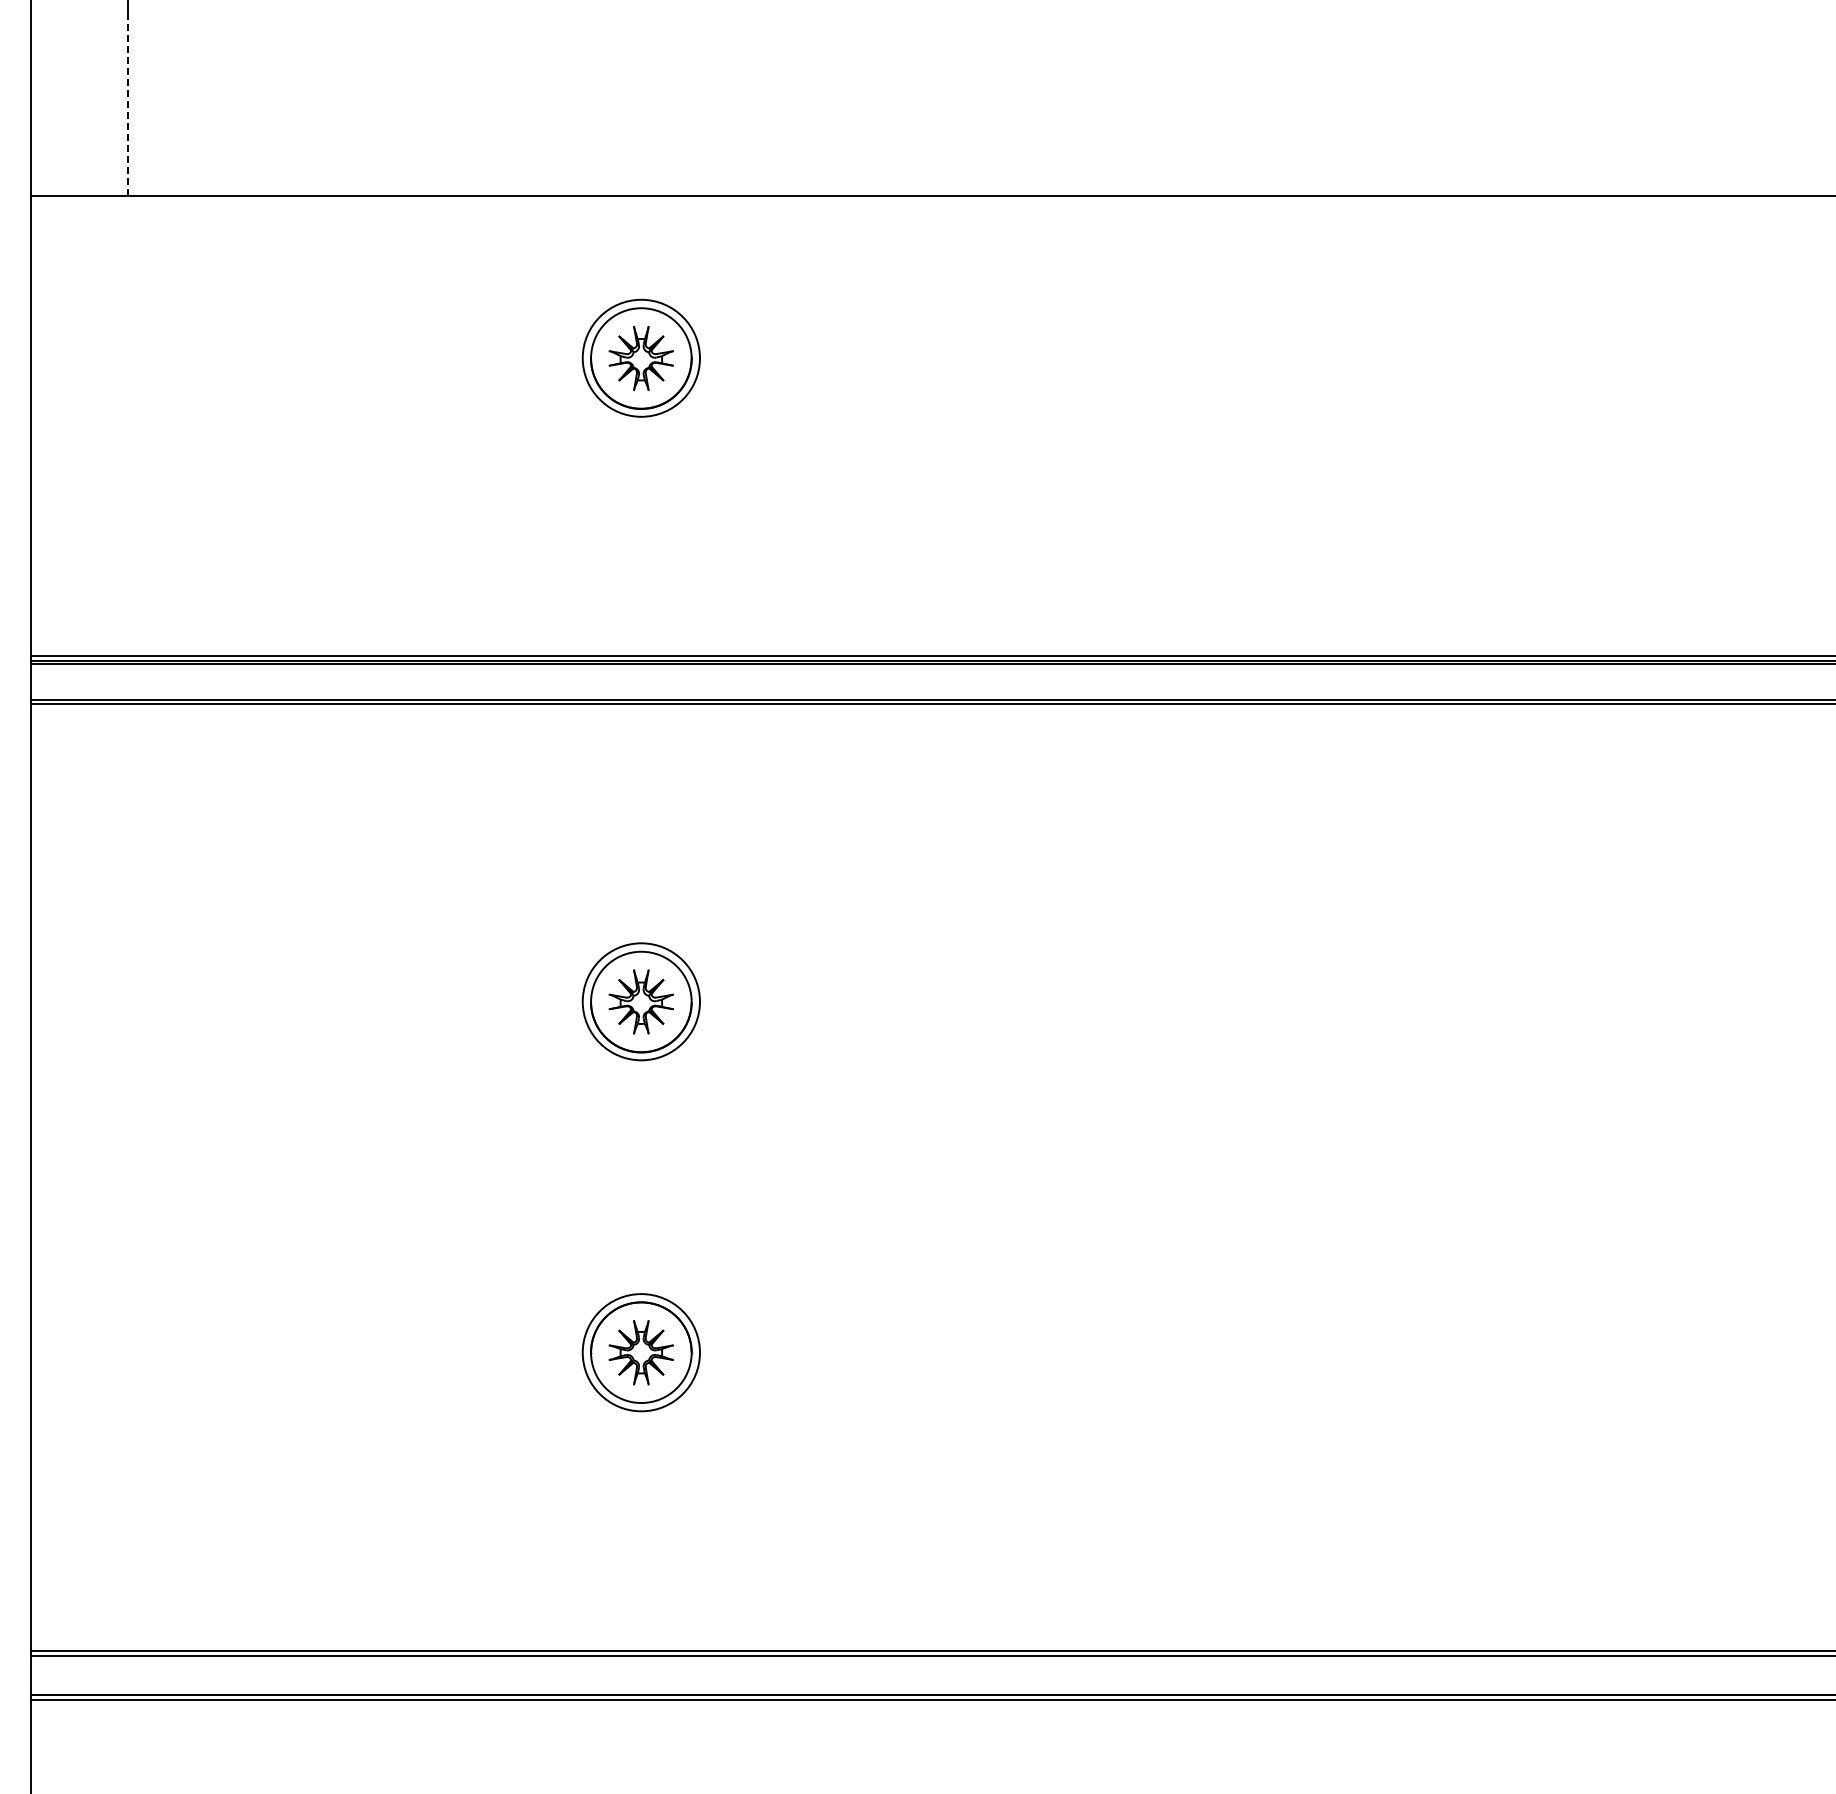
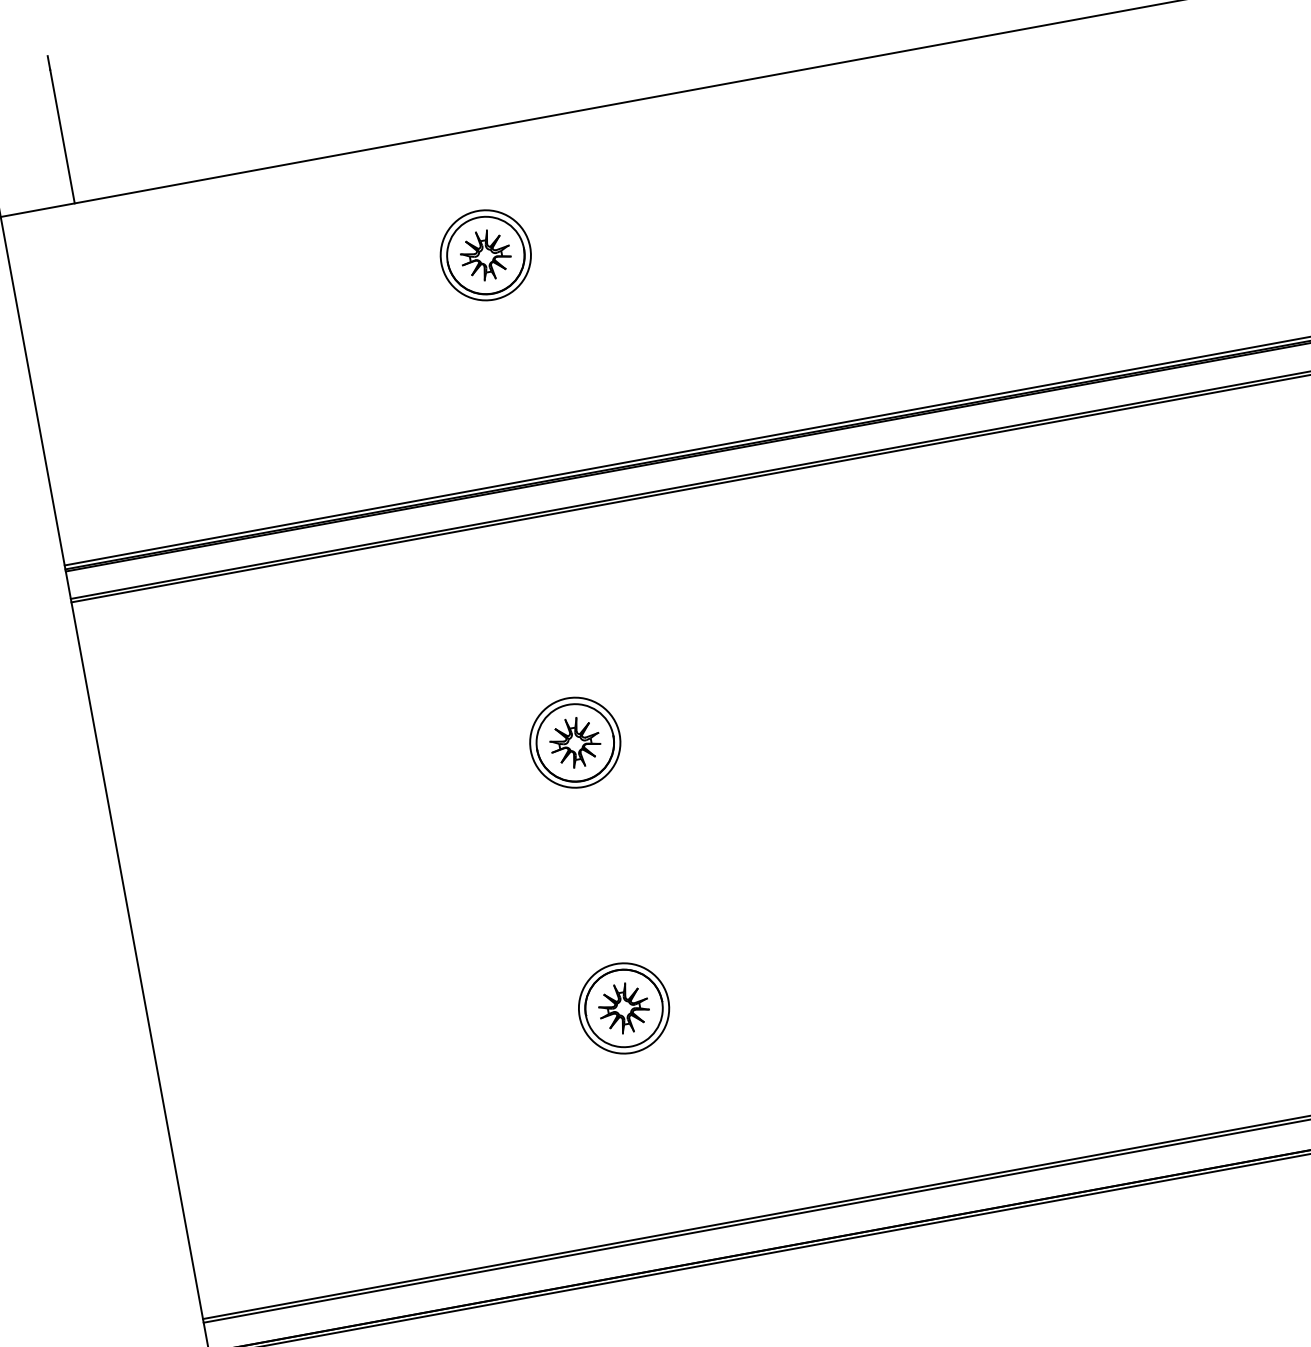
line: (128, 106) -> (62, 135), dashed -> solid

